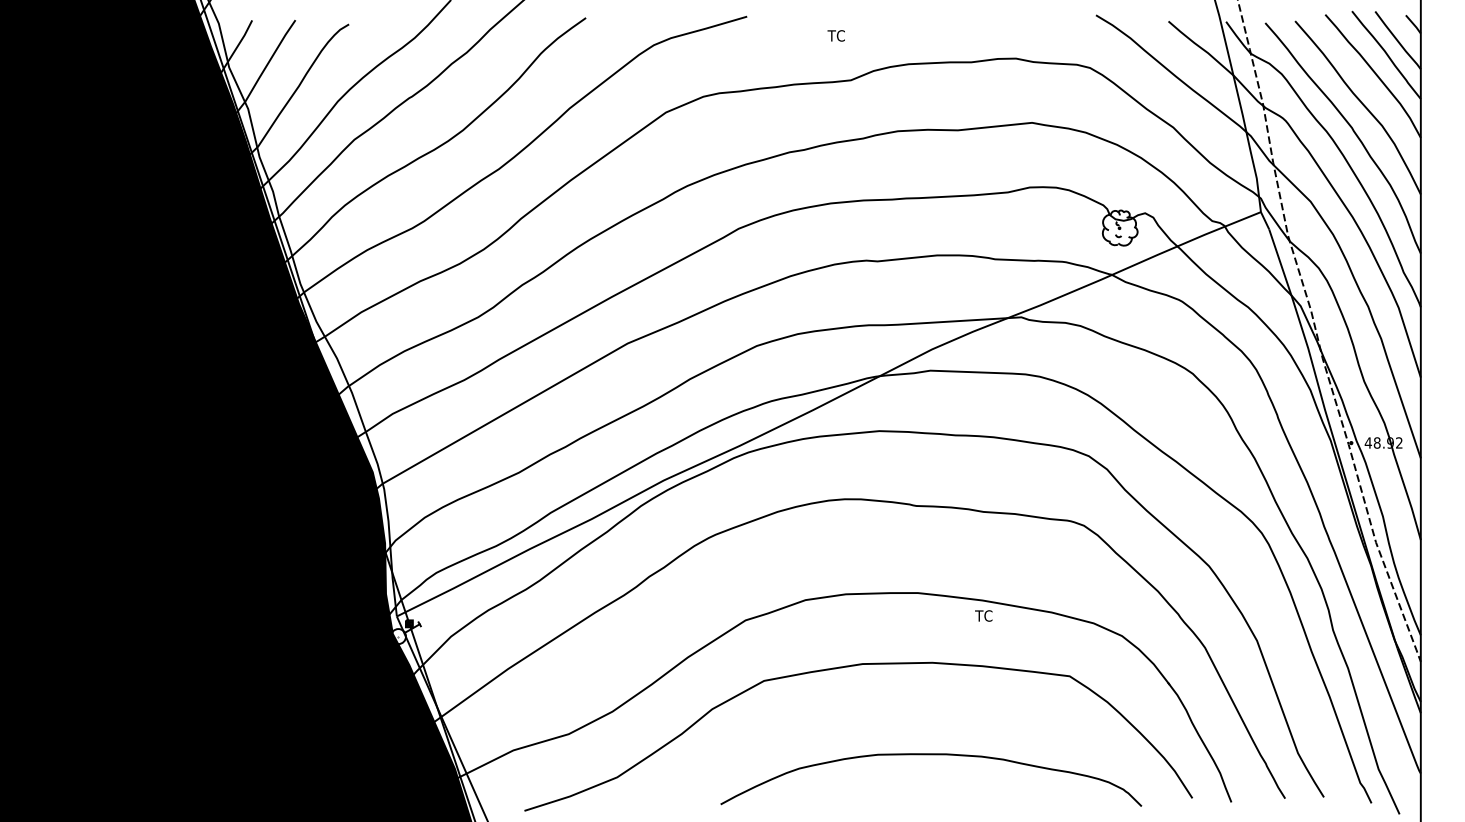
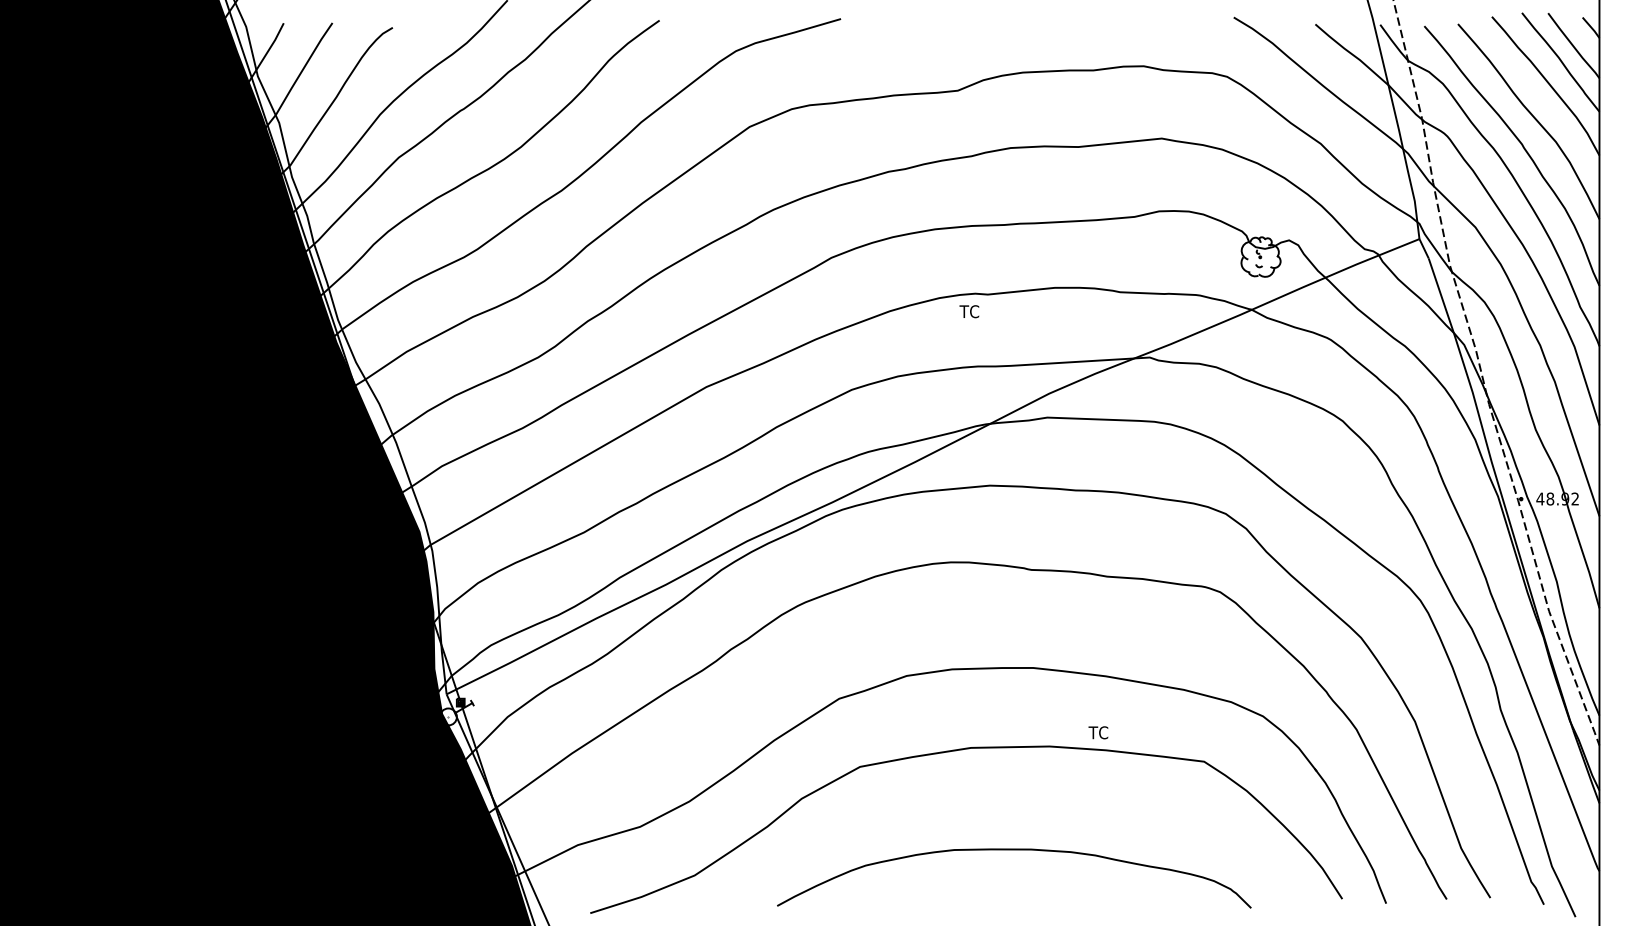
text: (836, 35) -> (969, 311), moved
text: (983, 615) -> (1098, 732), moved
curve: (931, 755) -> (1014, 850), moved

